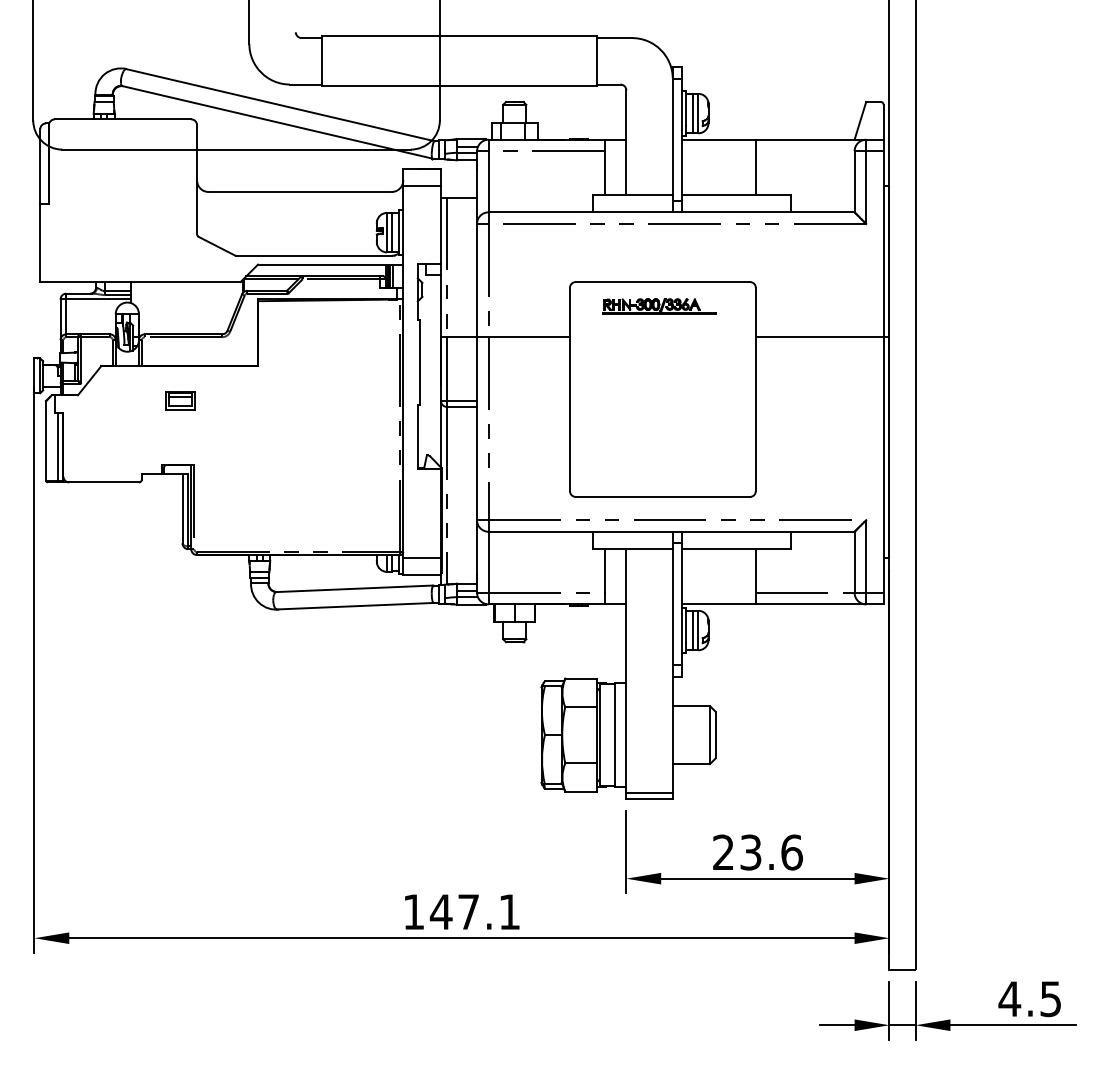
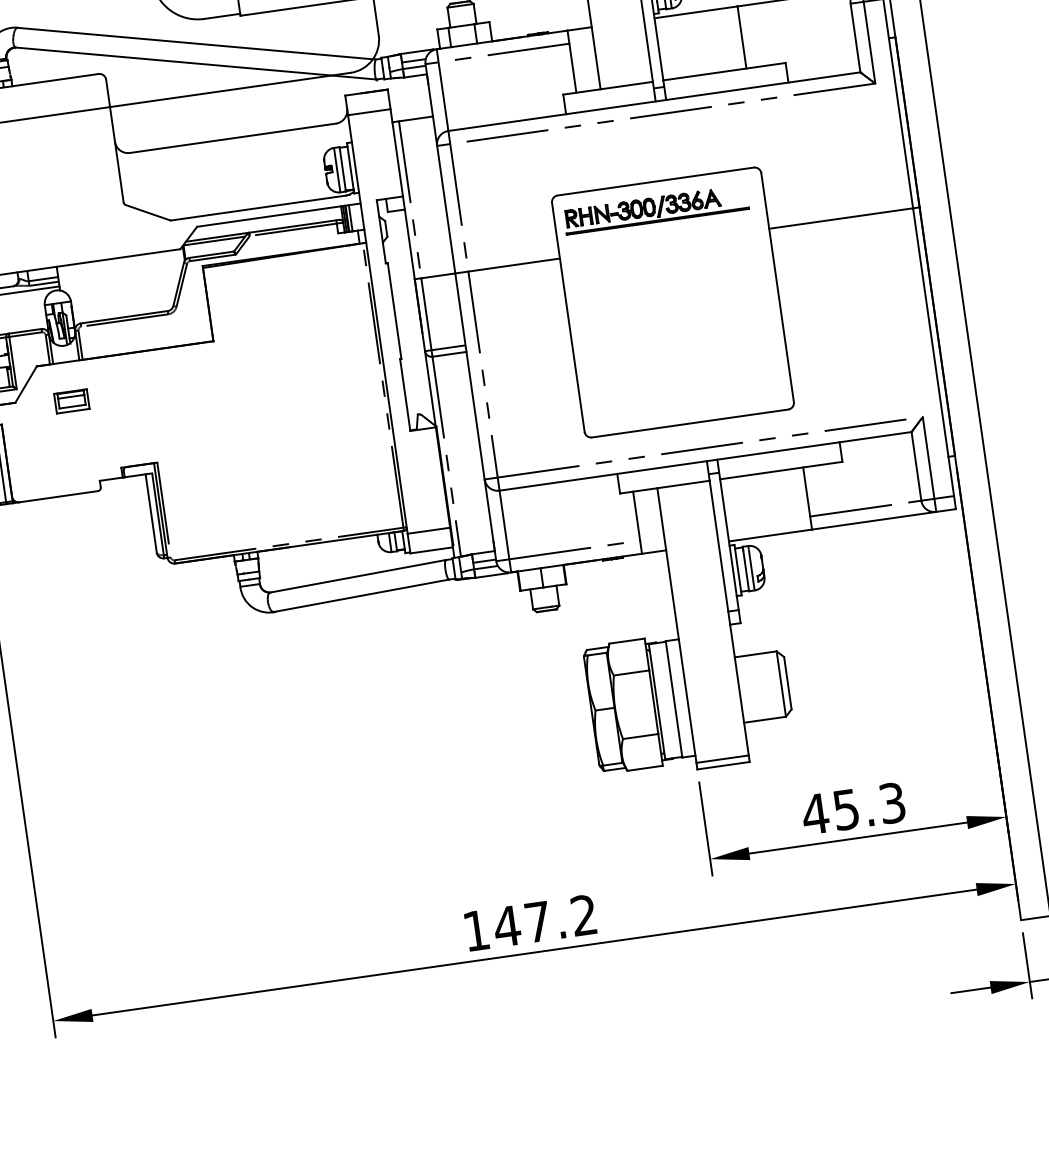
part: (659, 306) -> (655, 209), size x1.43
part: (180, 400) -> (71, 400), moved
text: (757, 852) -> (853, 808), 23.6 -> 45.3
text: (509, 911) -> (583, 914), 147.1 -> 147.2

